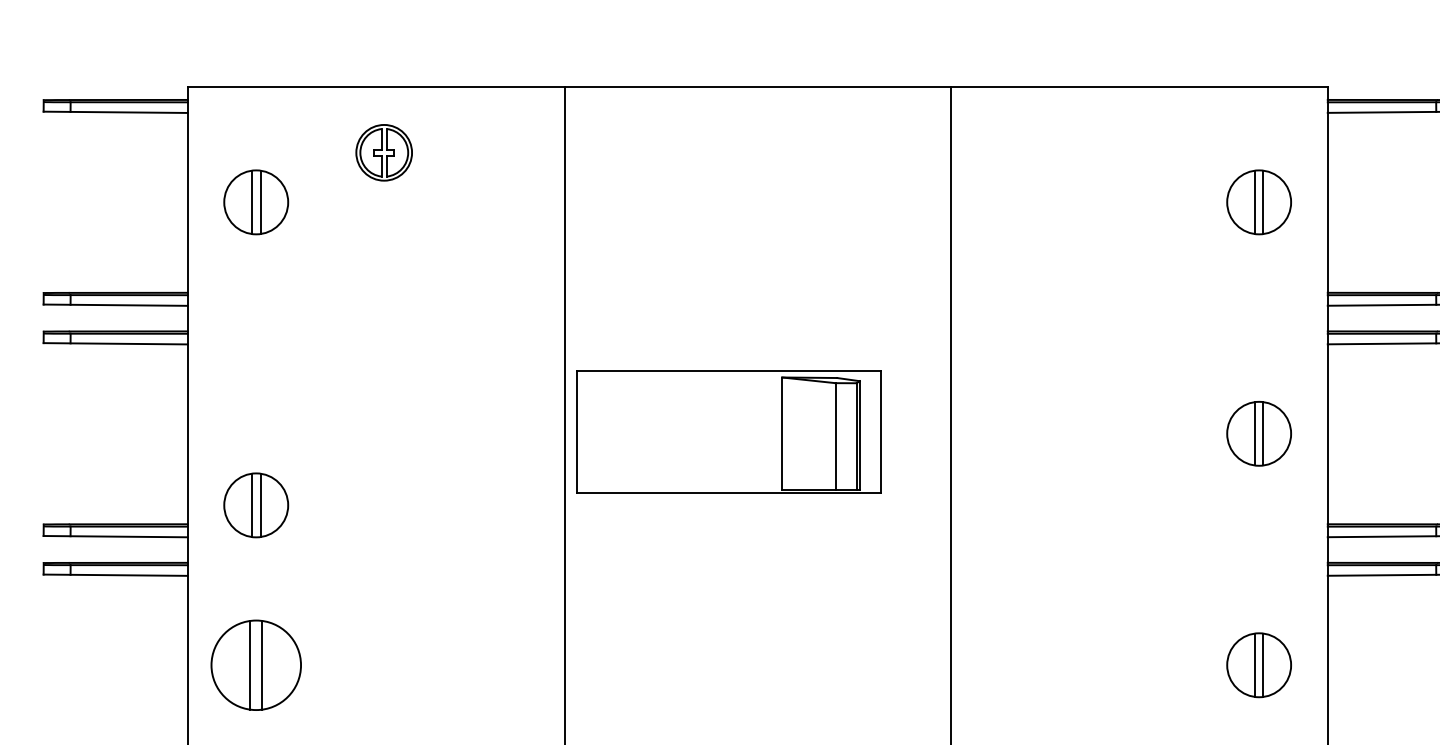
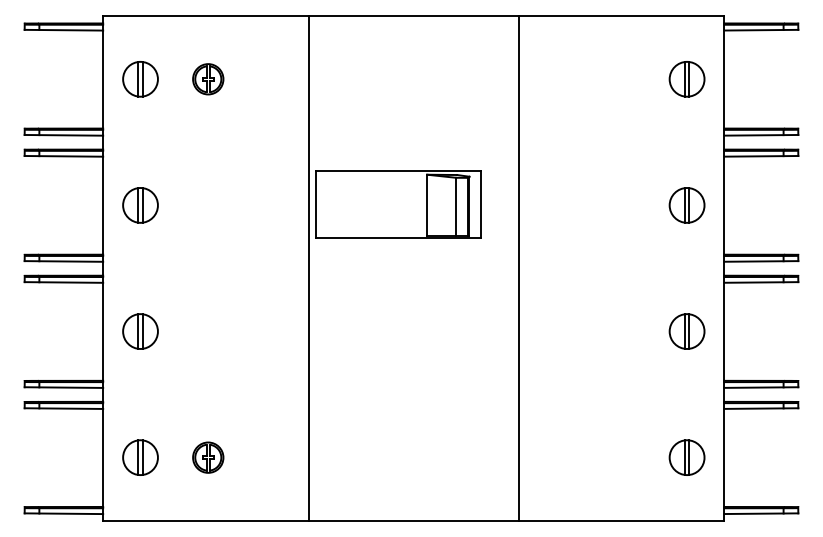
part: (384, 153) -> (208, 79), moved
part: (256, 505) -> (140, 205), moved
part: (256, 665) -> (140, 331), size x0.71

